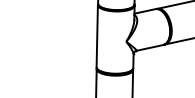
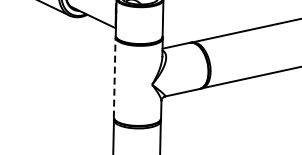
line: (97, 36) -> (114, 77), solid -> dashed

